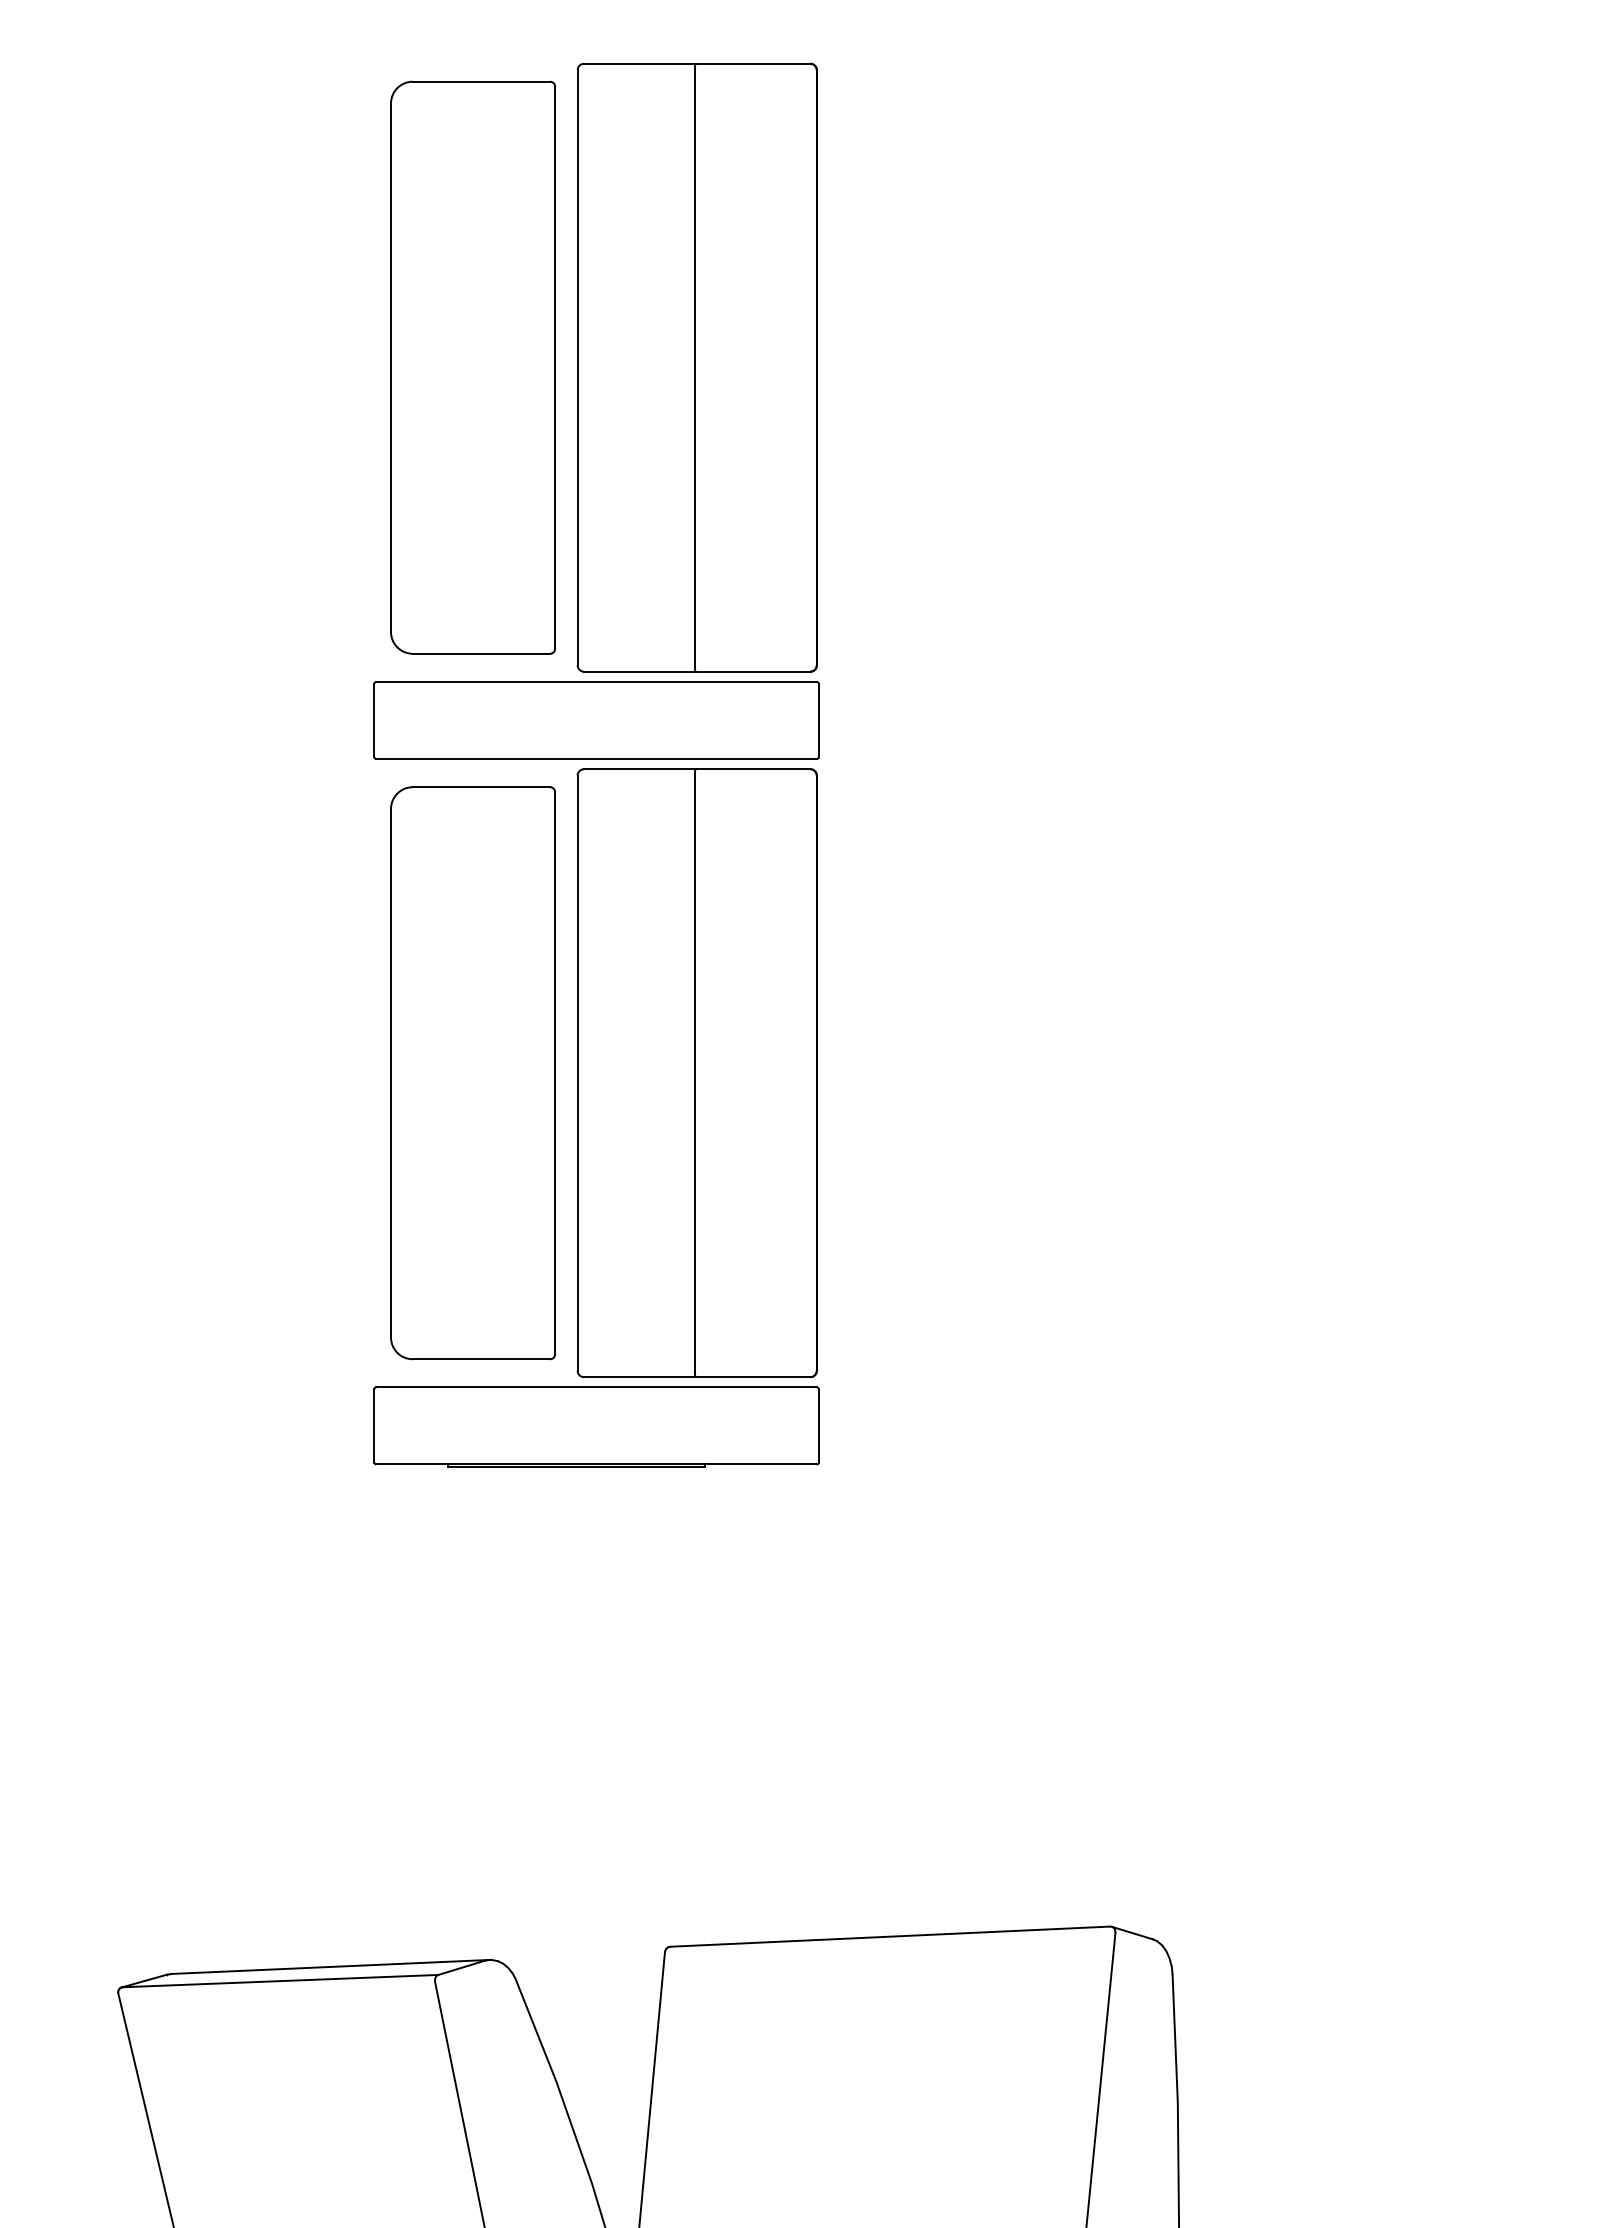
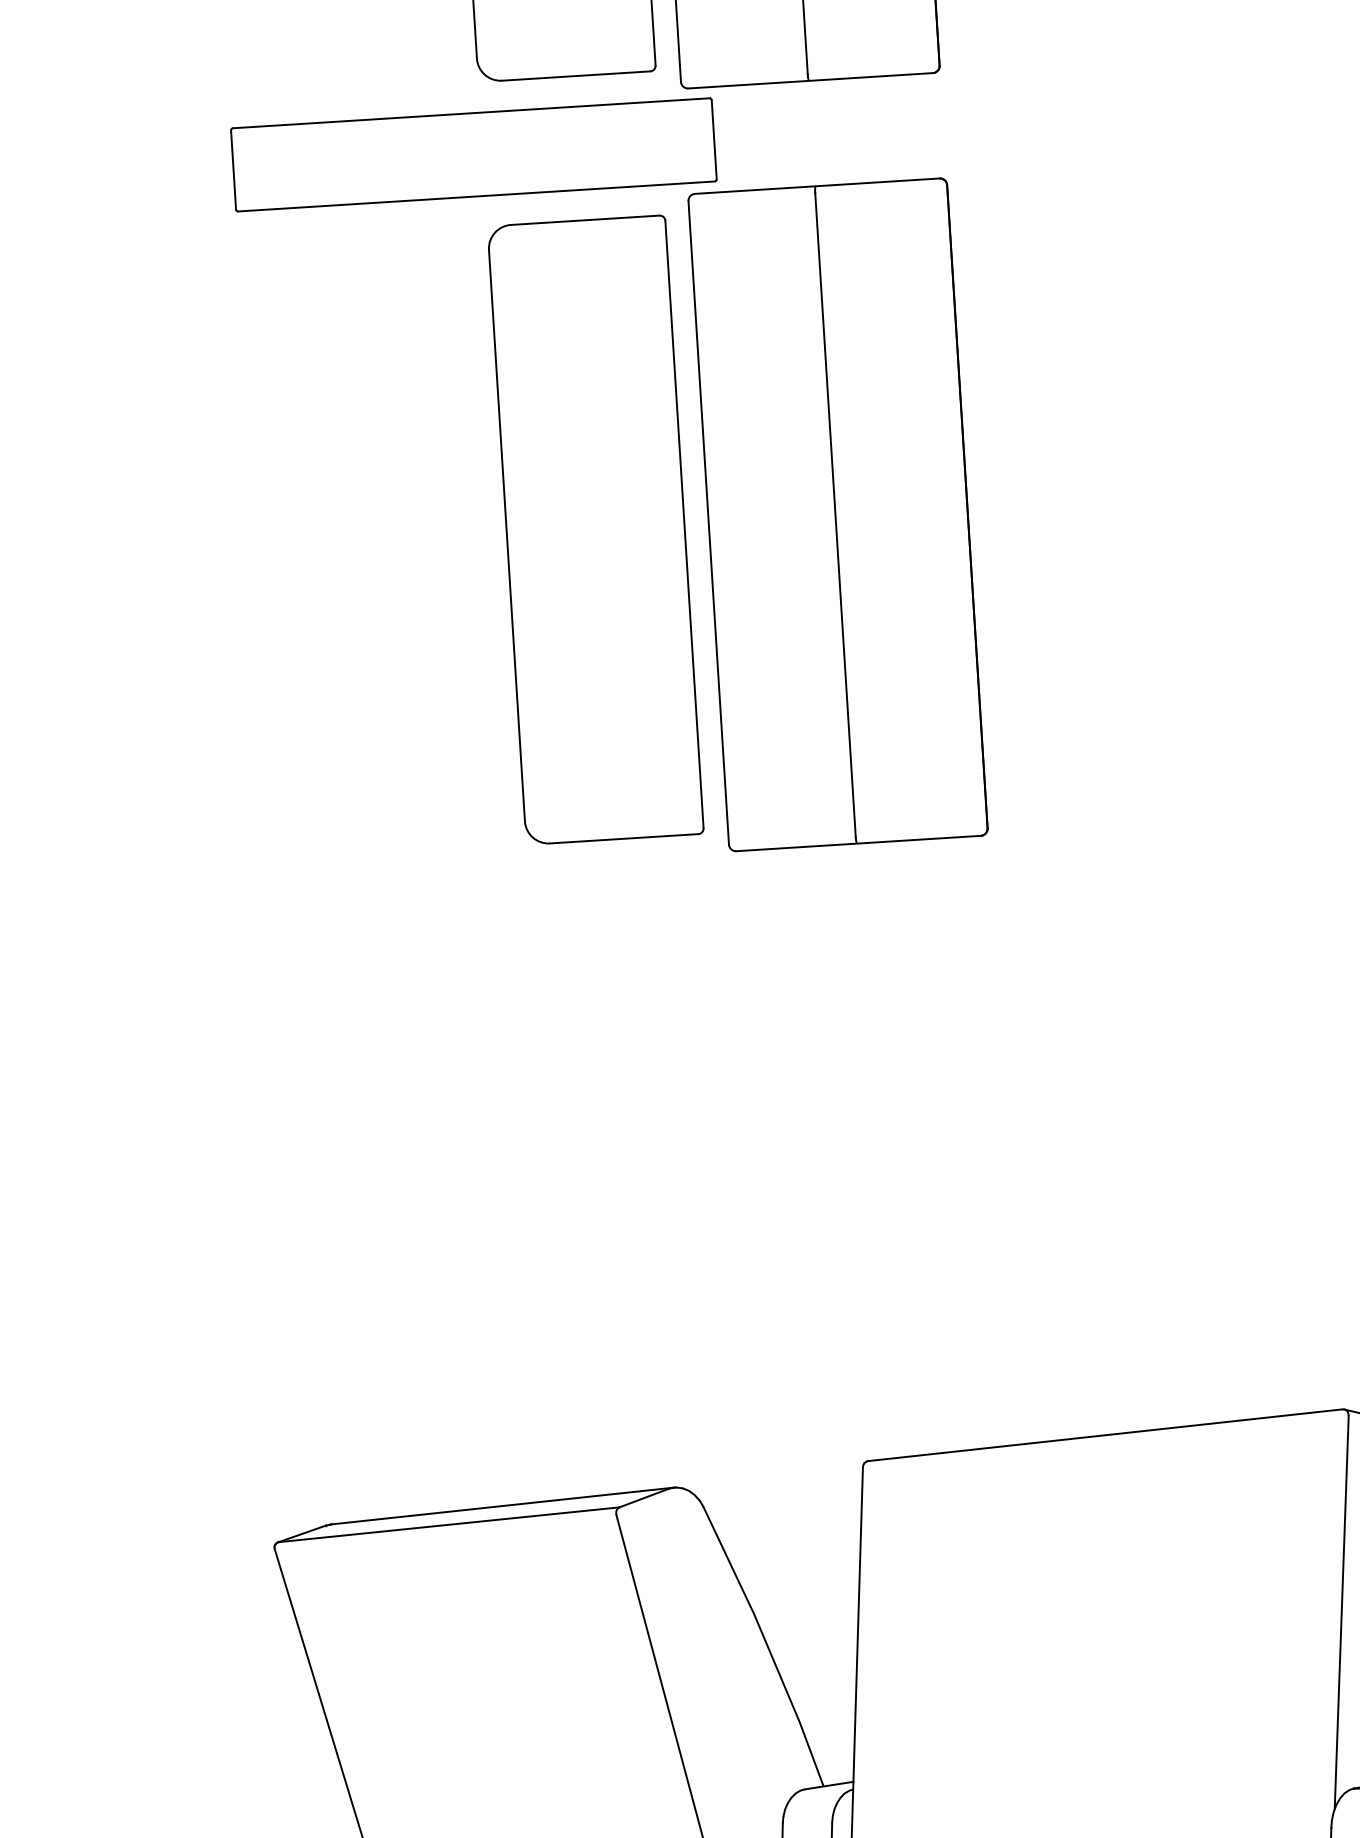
part: (596, 720) -> (473, 154), moved
part: (596, 1426) -> (753, 903), removed

